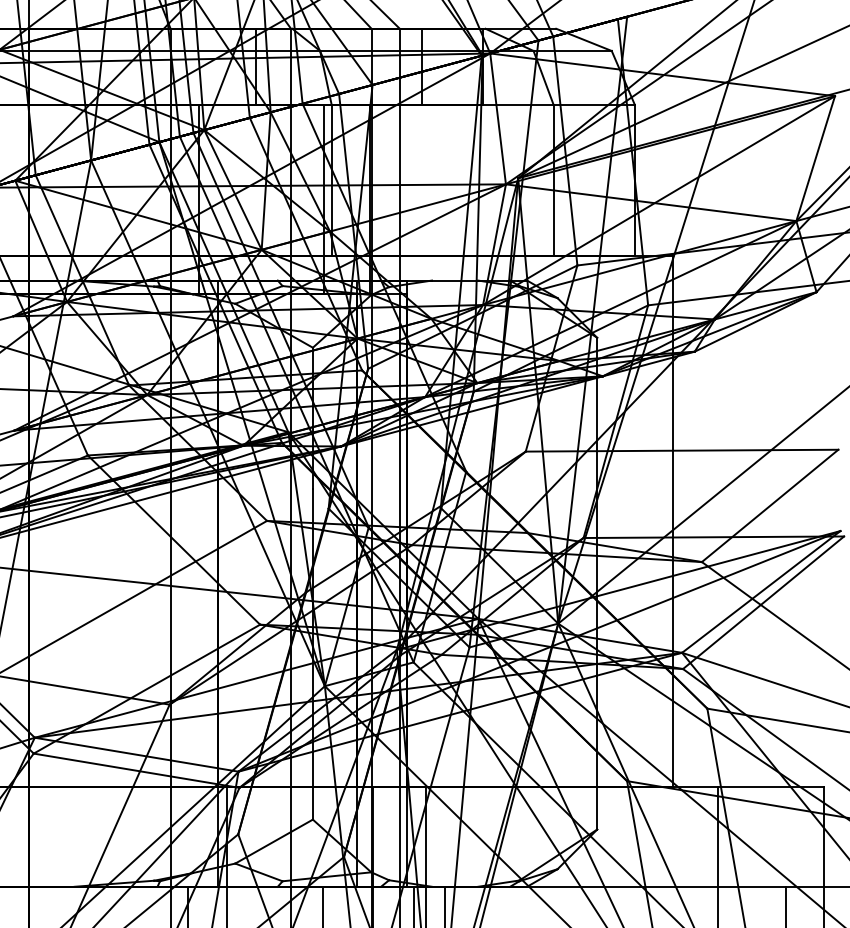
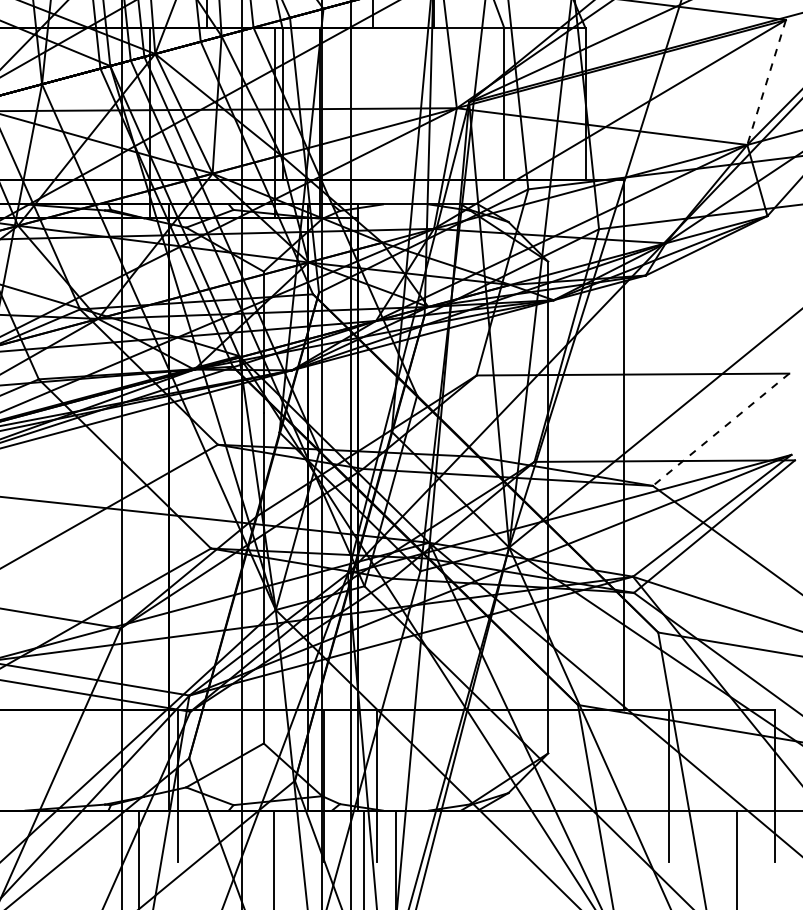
line: (815, 159) -> (766, 83), solid -> dashed
line: (769, 506) -> (720, 430), solid -> dashed

